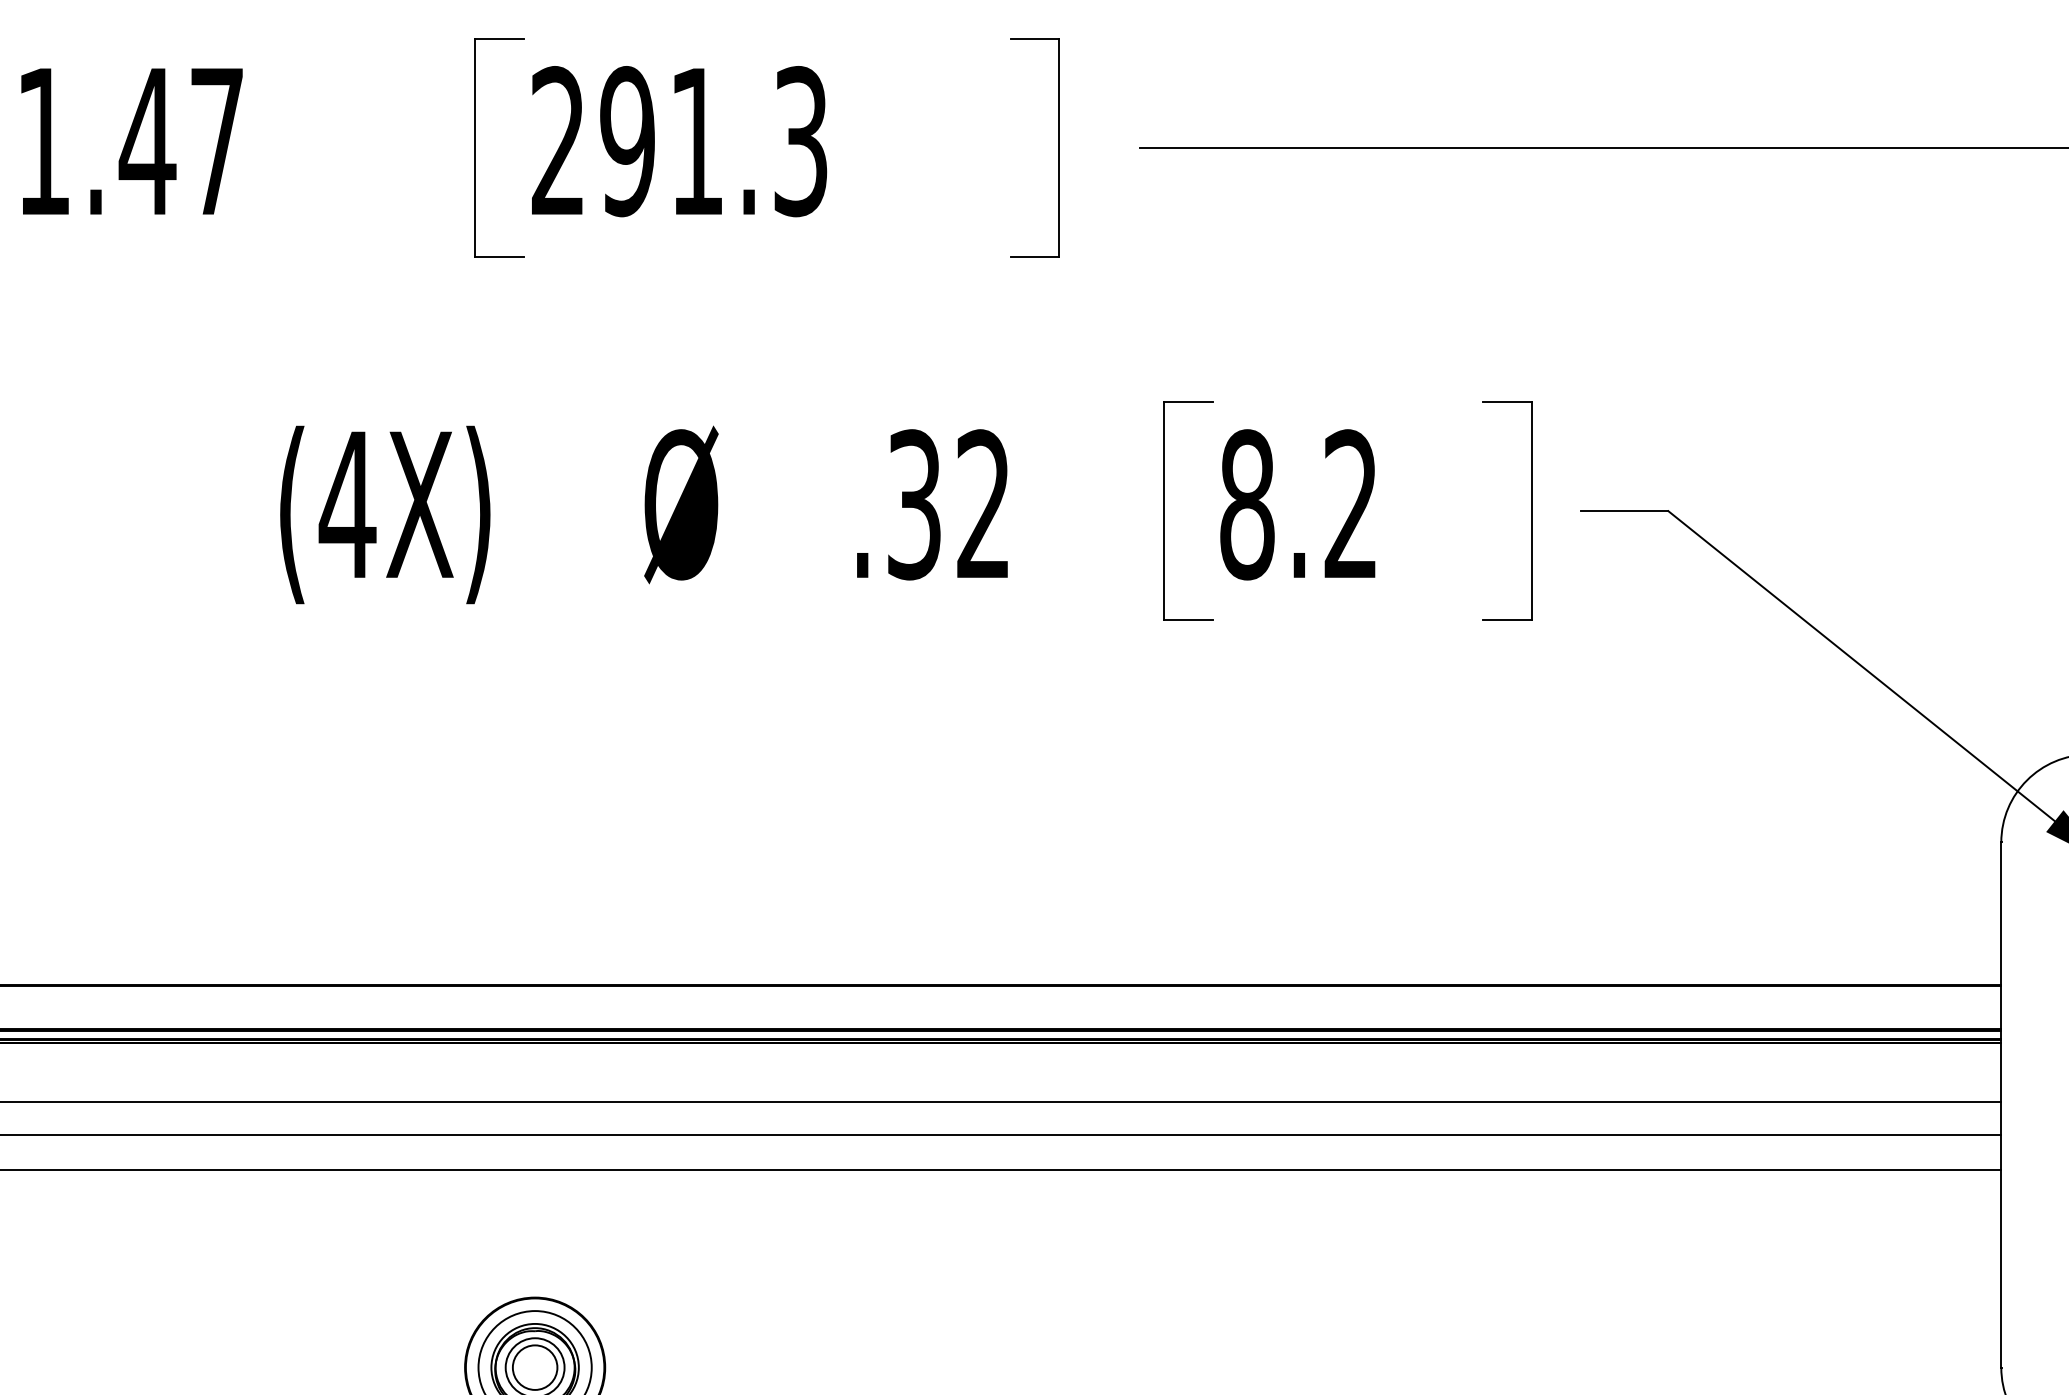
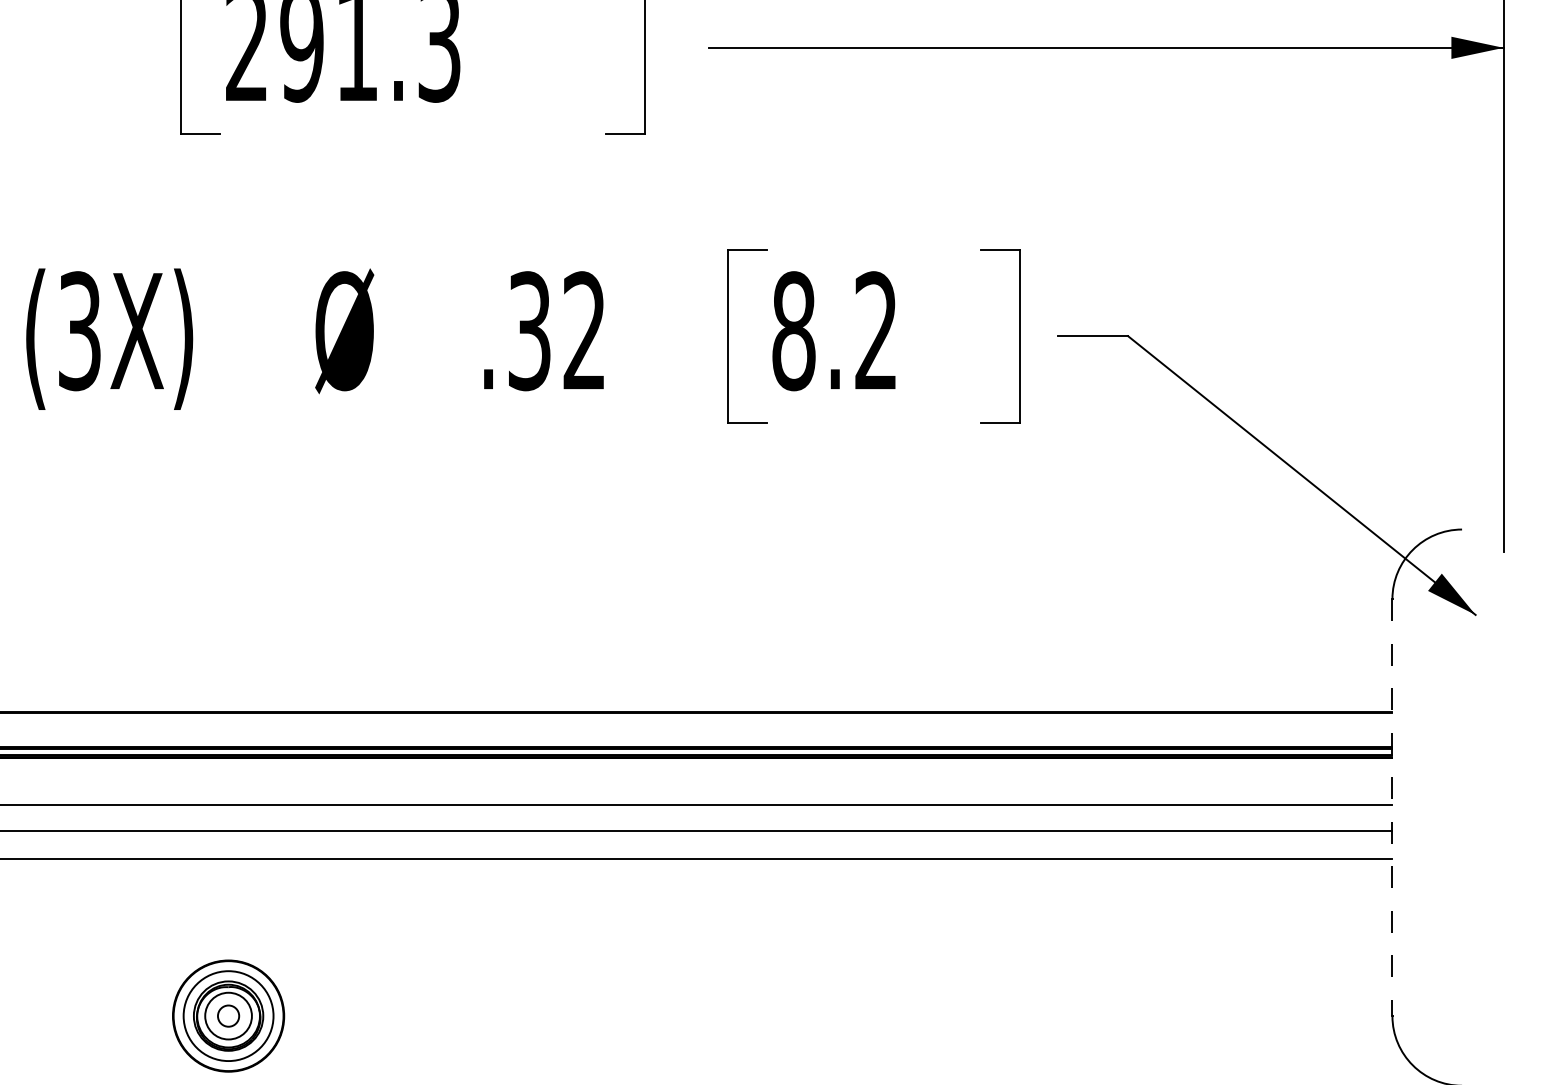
text: (347, 504) -> (79, 330), (4X) -> (3X)
line: (2001, 1105) -> (1392, 808), solid -> dashed
circle: (534, 1367) -> (228, 1015), size x0.6

